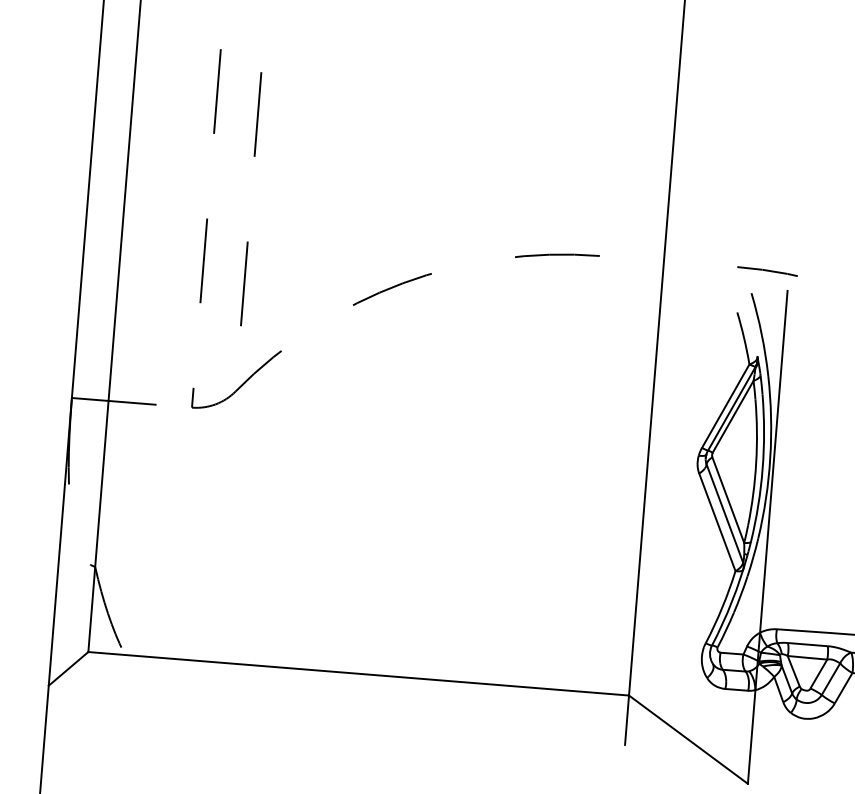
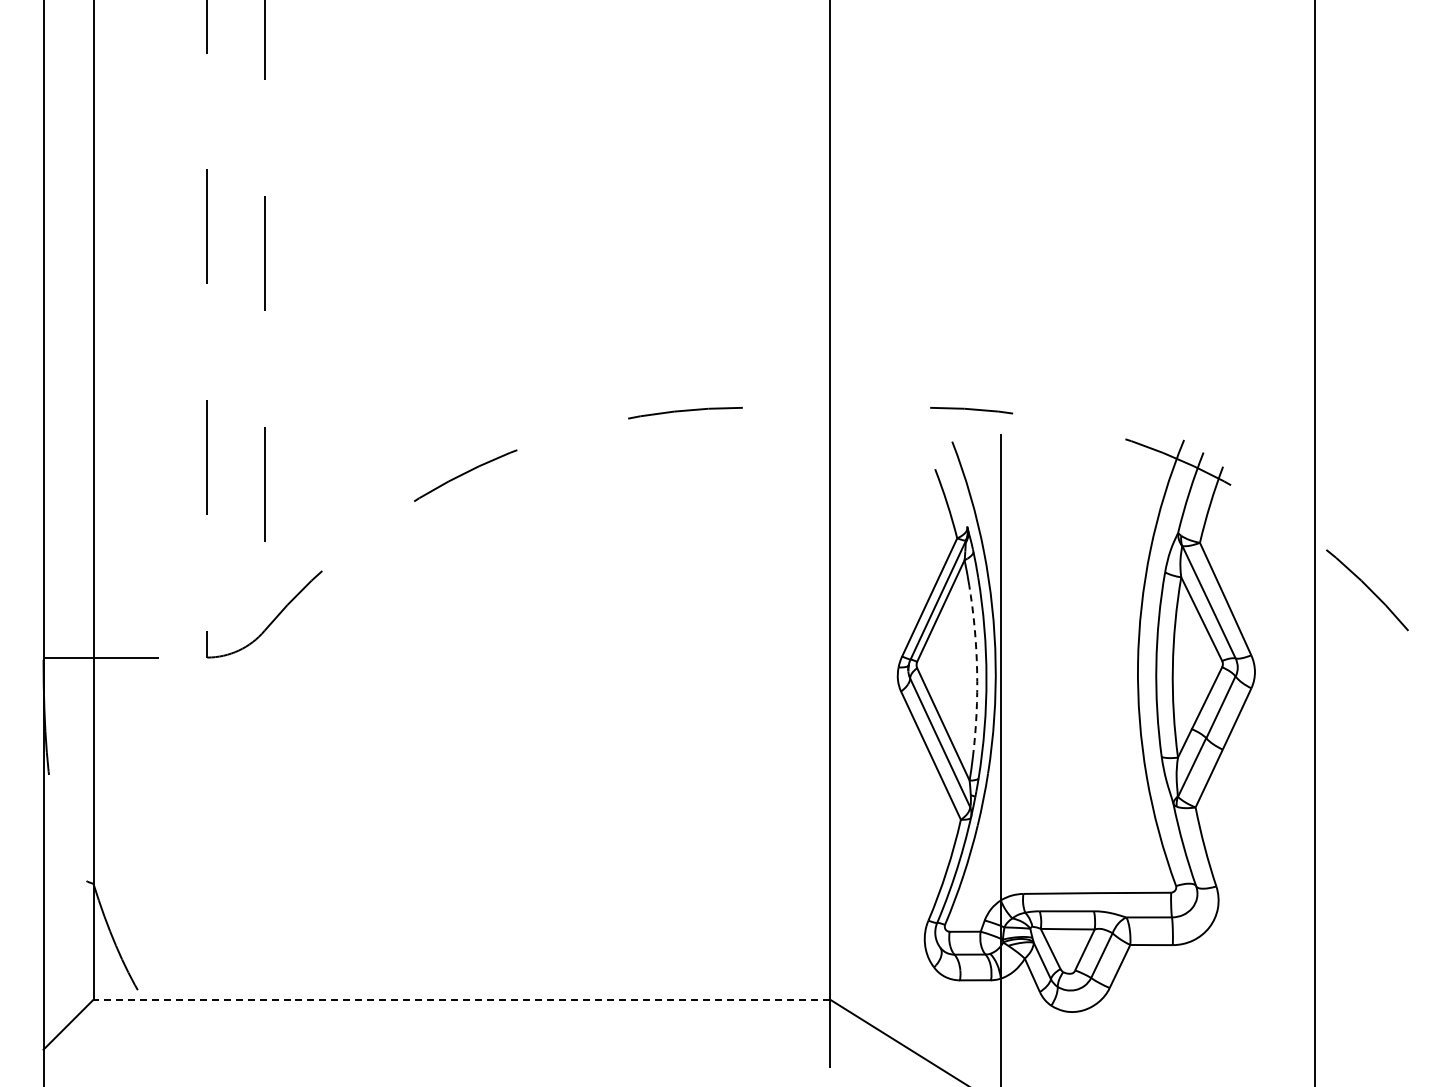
arc: (756, 462) -> (977, 670), solid -> dashed
line: (358, 673) -> (461, 999), solid -> dashed

